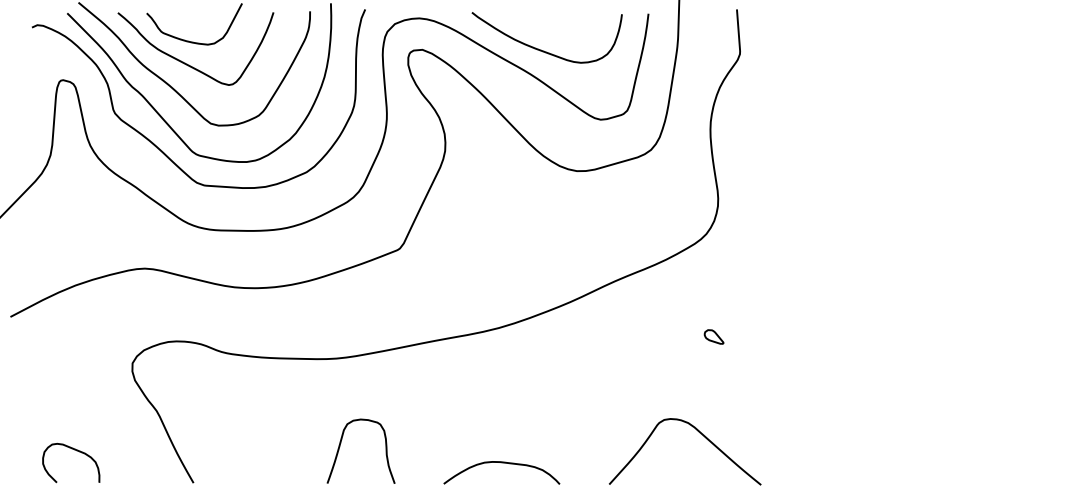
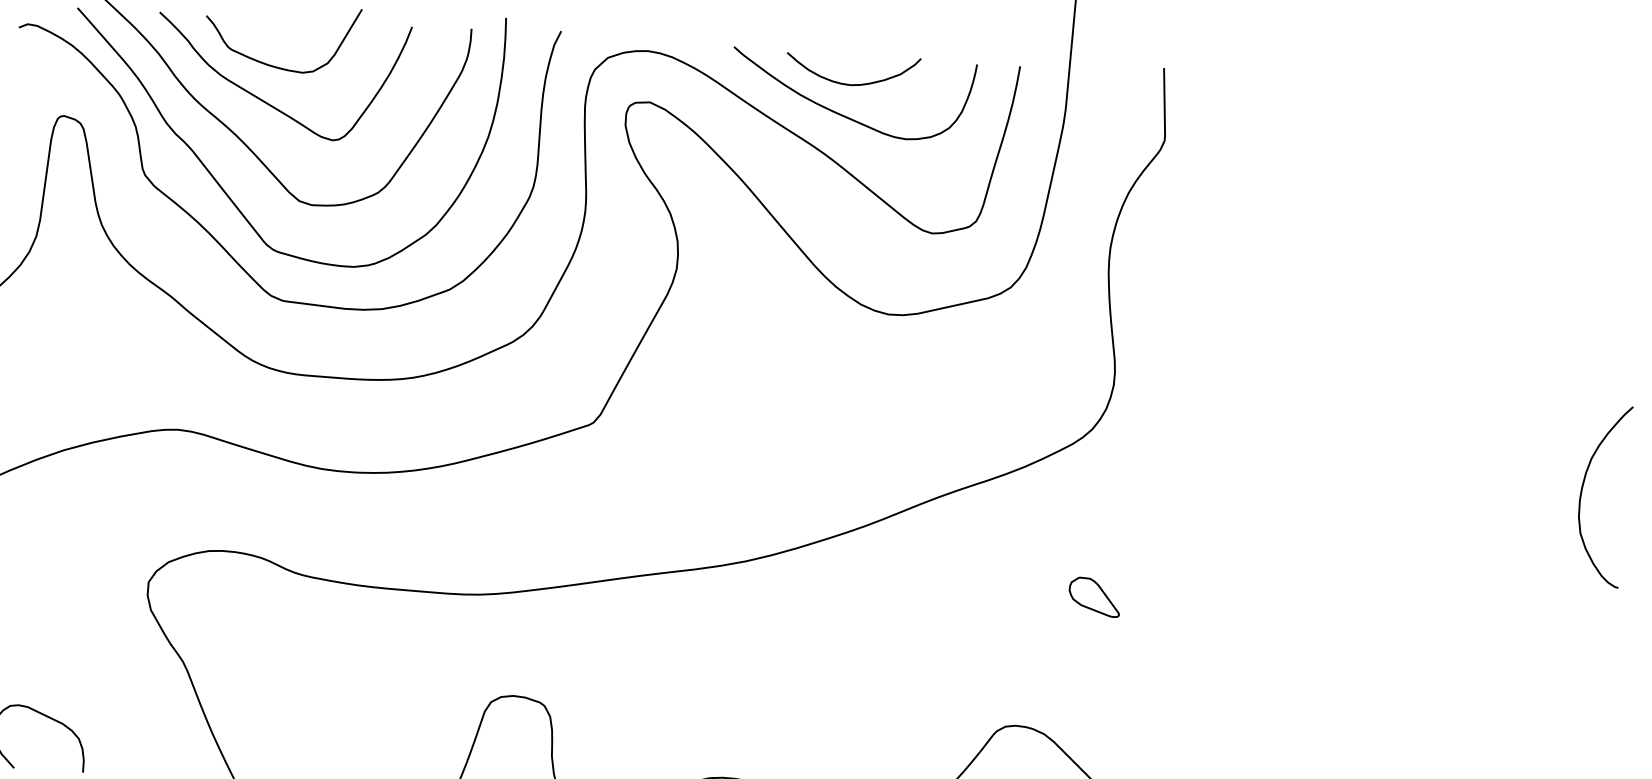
curve: (545, 30) -> (851, 83), added
curve: (1010, 254) -> (1583, 492), added
part: (713, 336) -> (1093, 596), size x1.67

